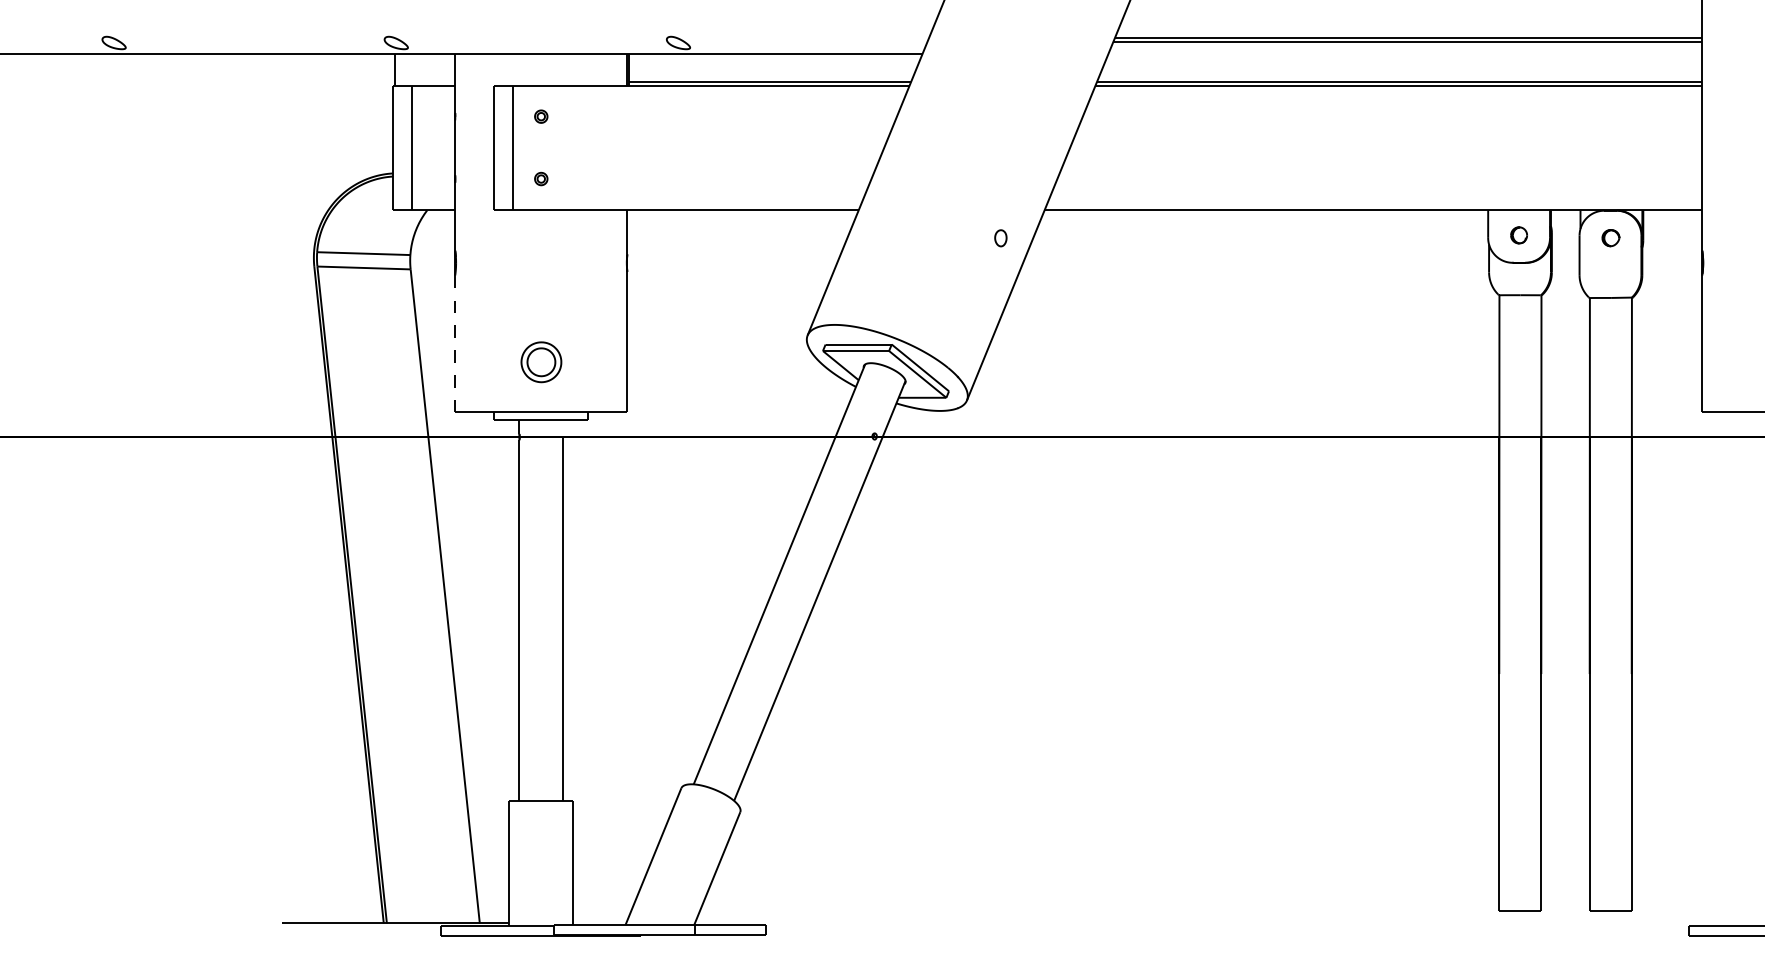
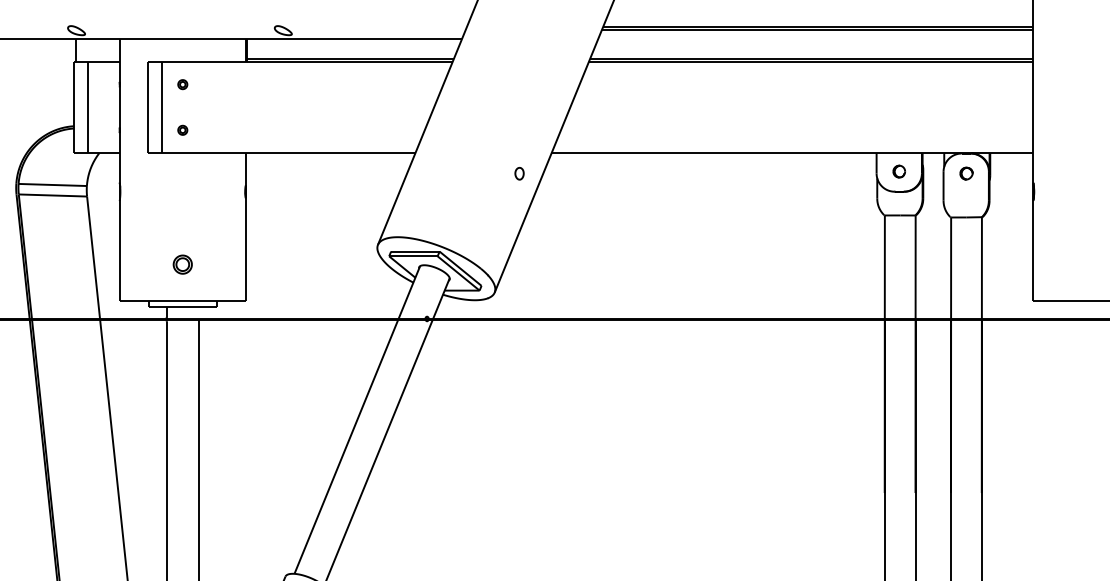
line: (455, 344) -> (119, 251), dashed -> solid
part: (540, 362) -> (182, 264), size x0.62

